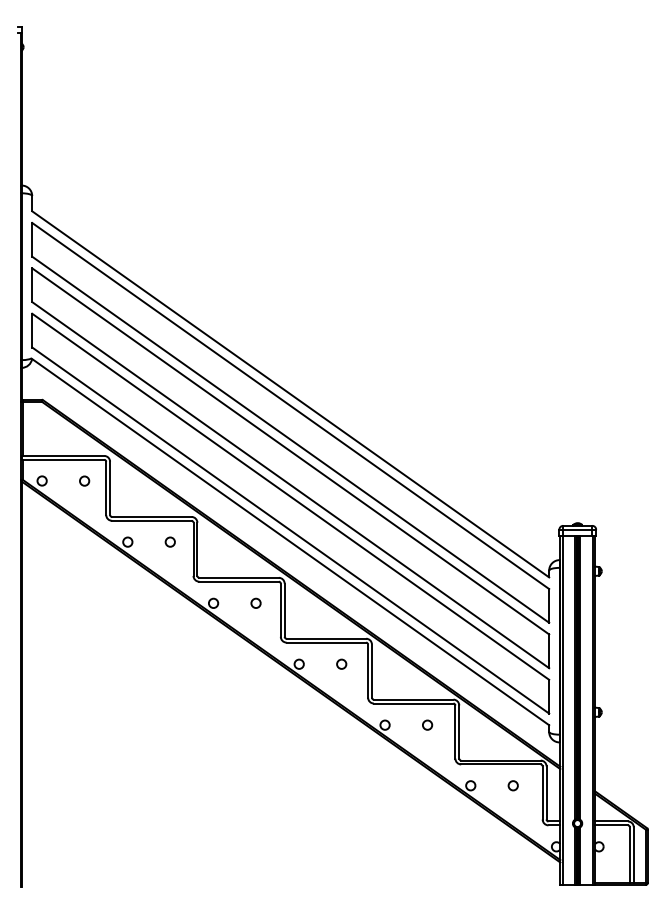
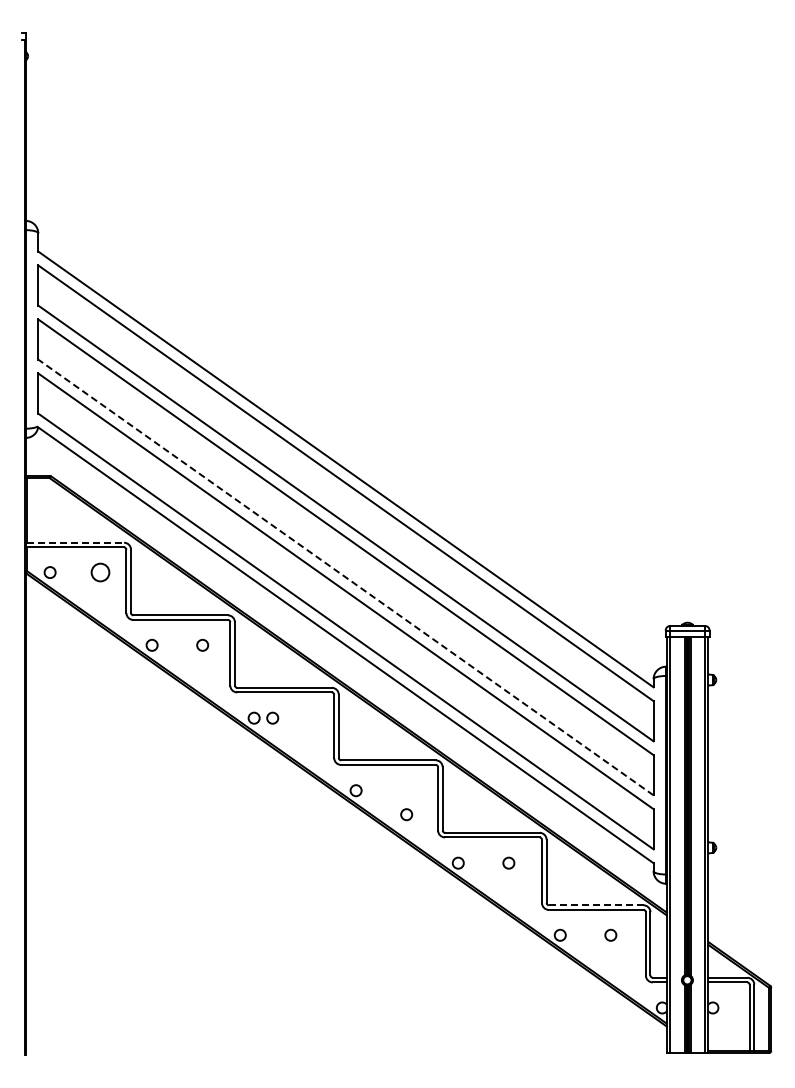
line: (64, 455) -> (76, 542), solid -> dashed
circle: (84, 480) -> (100, 572), size x1.6
line: (290, 485) -> (345, 577), solid -> dashed
circle: (255, 602) -> (272, 717), moved
circle: (341, 664) -> (406, 814), moved
line: (501, 760) -> (596, 905), solid -> dashed

